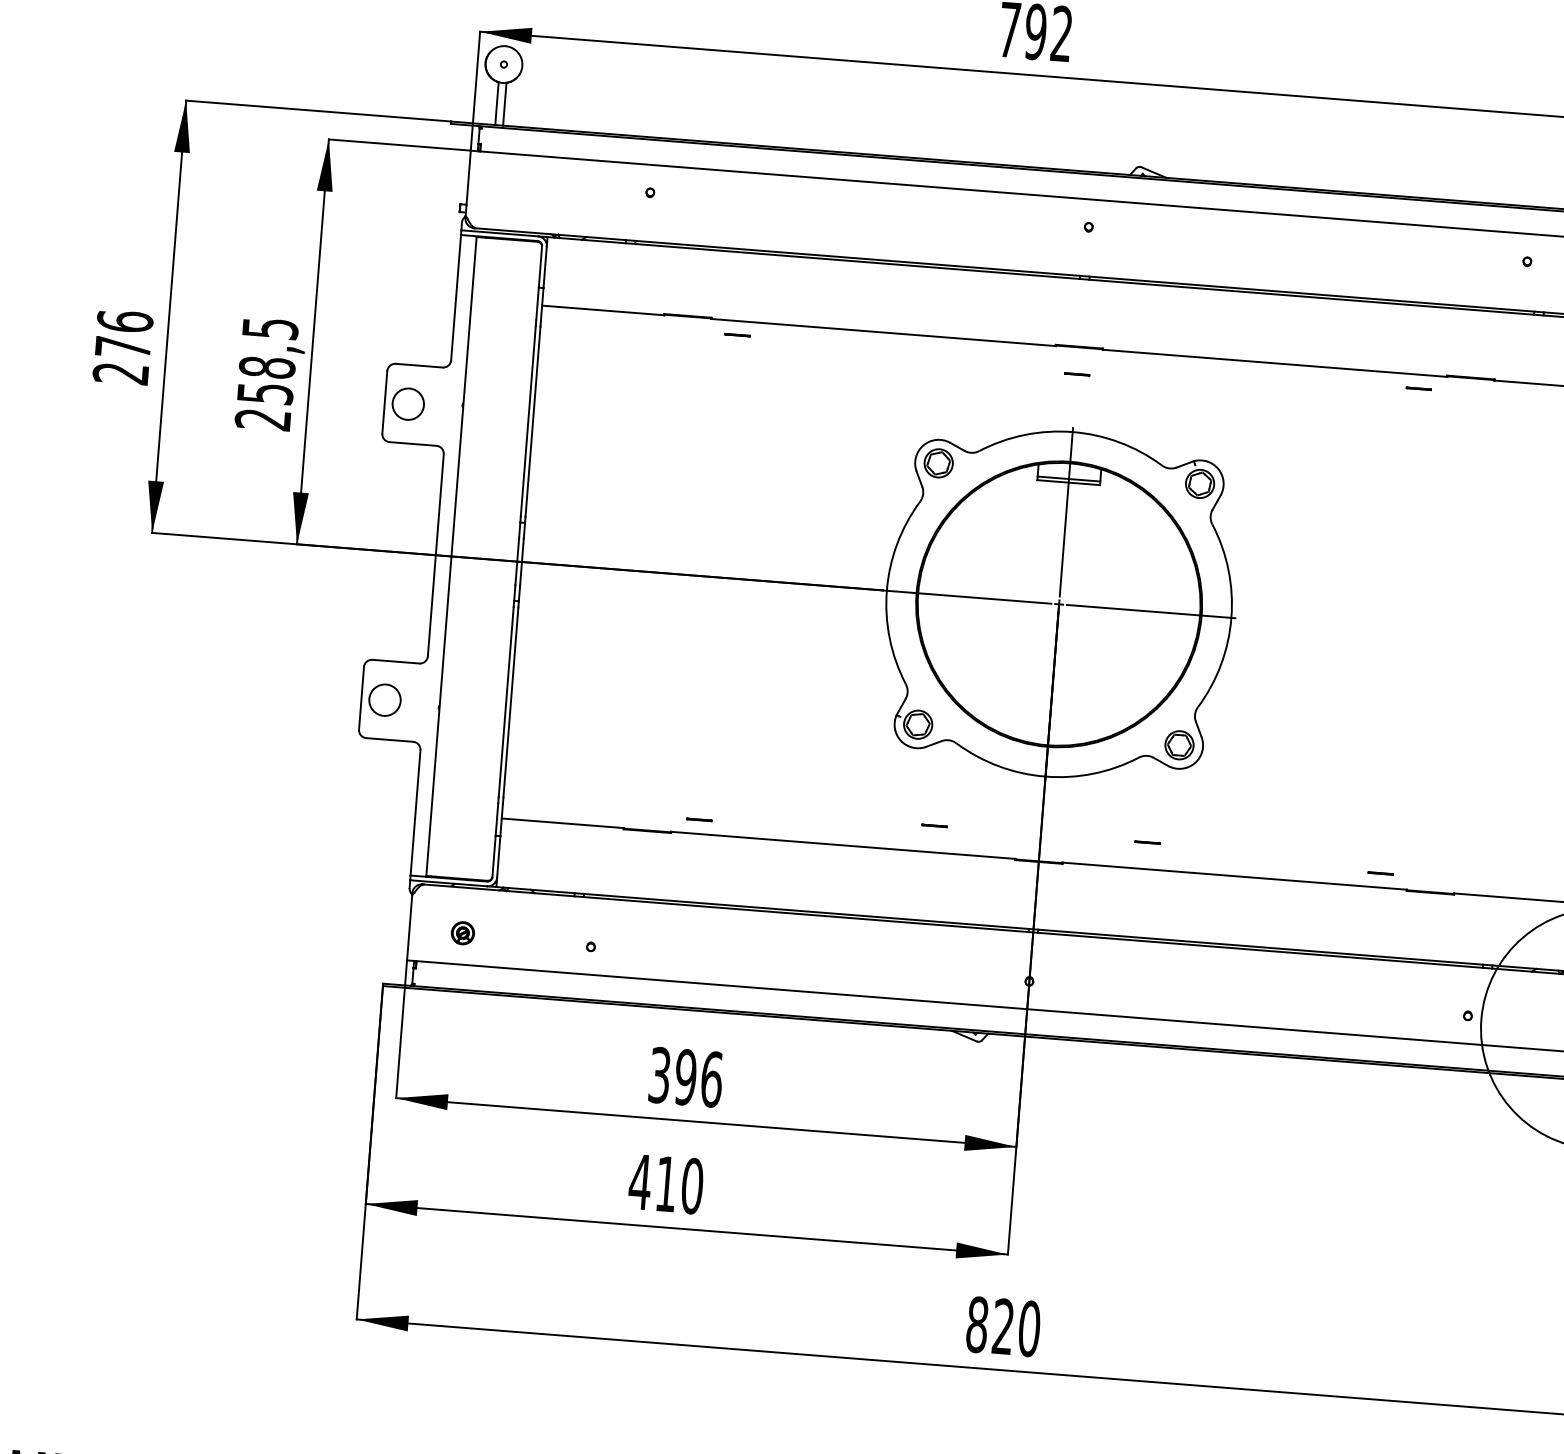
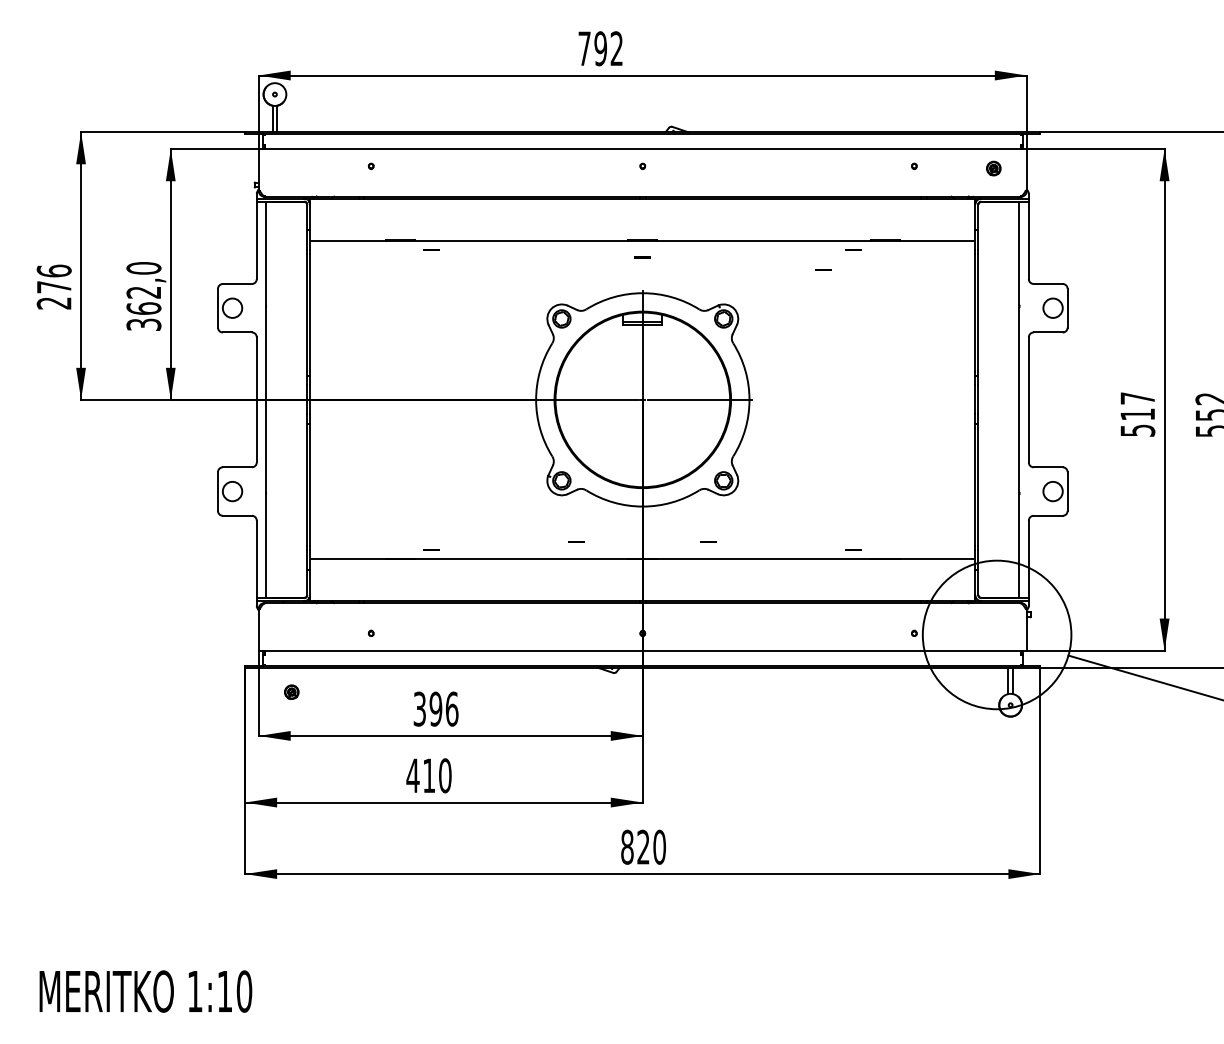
text: (266, 373) -> (143, 296), 258,5 -> 362,0
line: (1367, 416) -> (823, 269), added
part: (462, 932) -> (291, 691), moved

